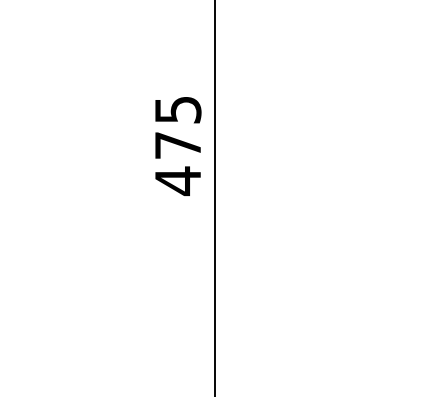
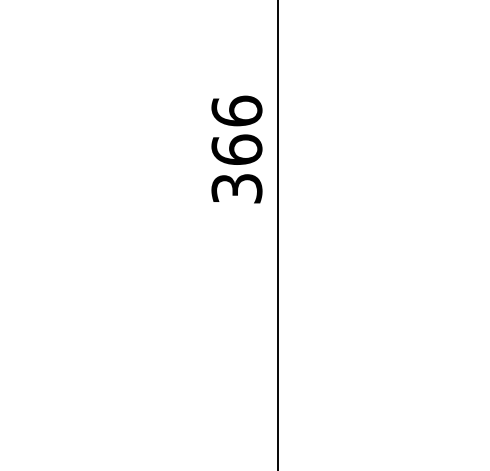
text: (177, 145) -> (236, 149), 475 -> 366

